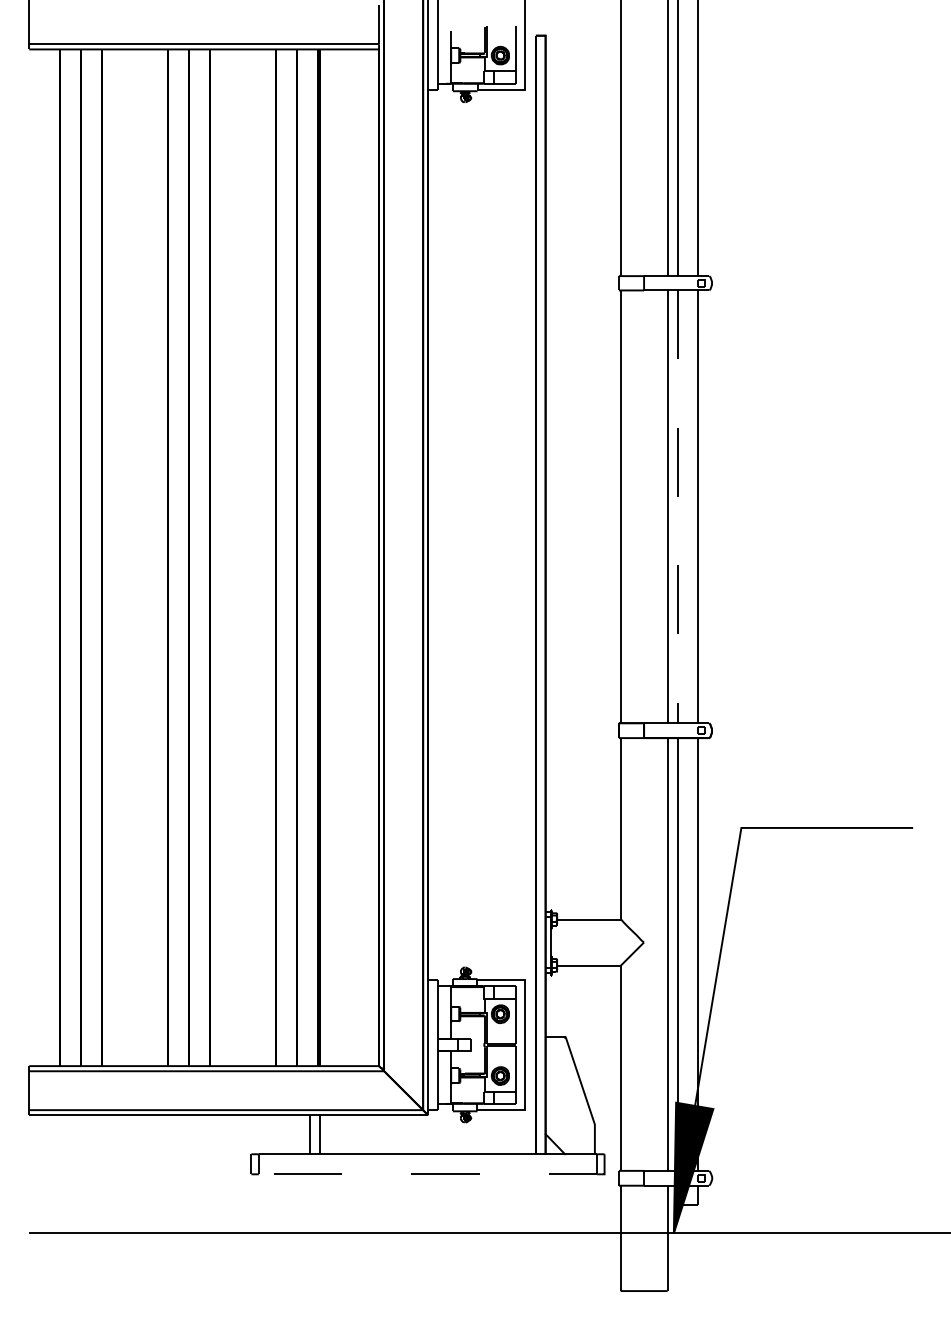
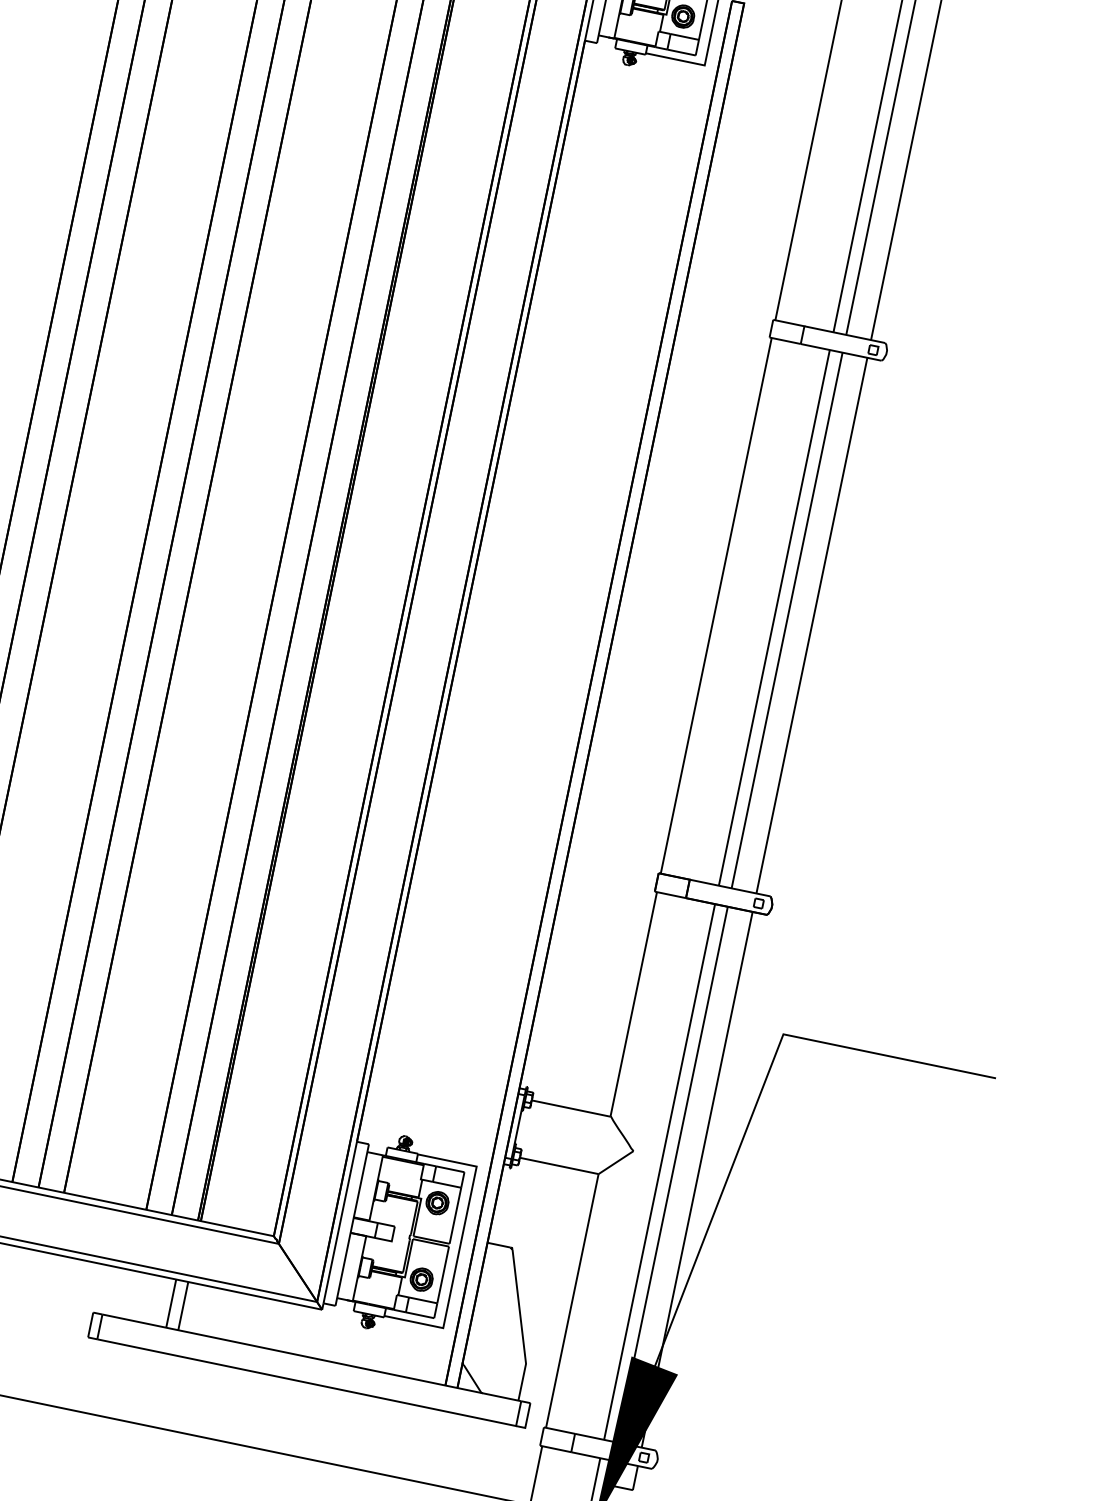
line: (677, 507) -> (786, 621), dashed -> solid
line: (438, 1174) -> (319, 1385), dashed -> solid

